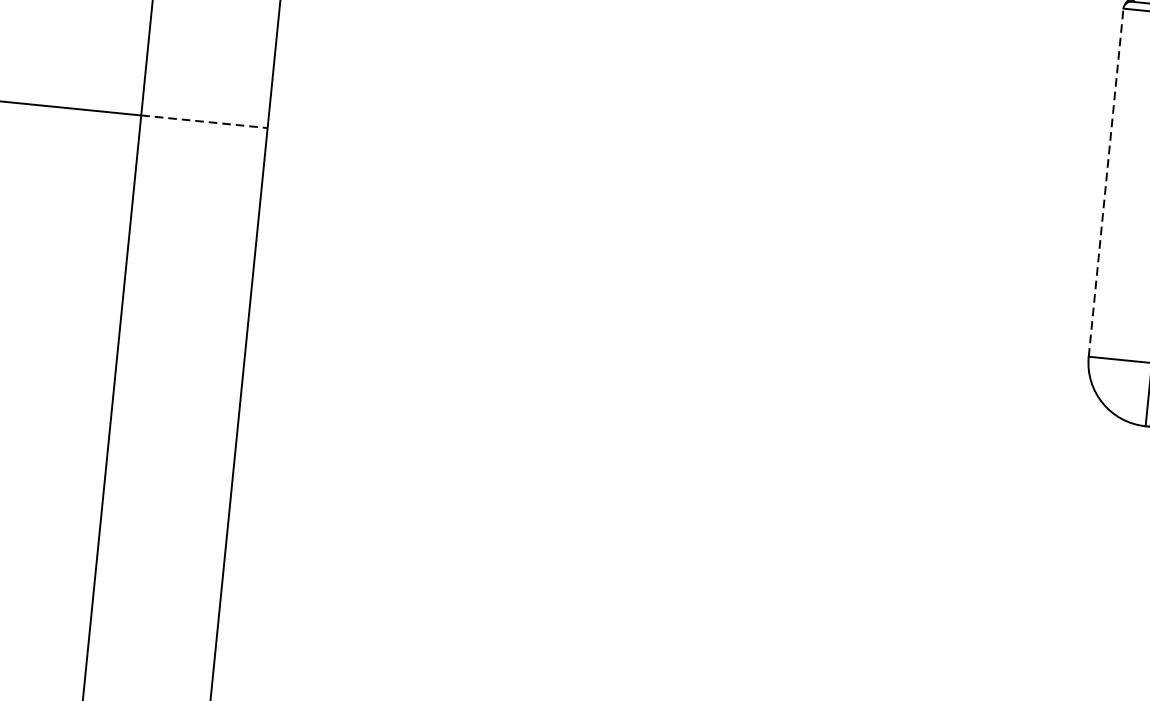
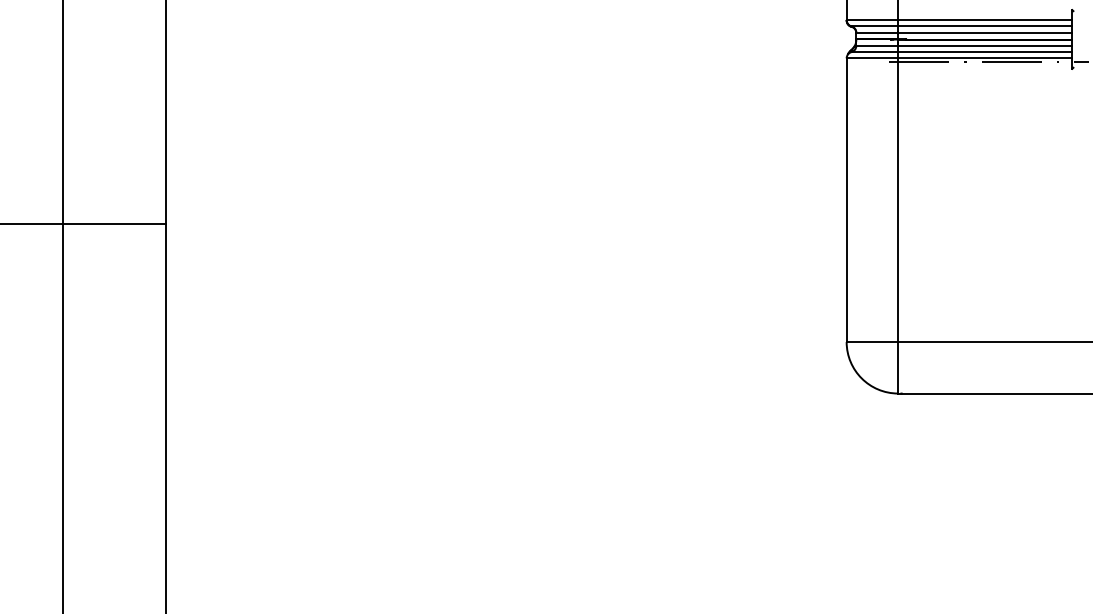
line: (204, 121) -> (114, 223), dashed -> solid
line: (1105, 183) -> (846, 200), dashed -> solid

